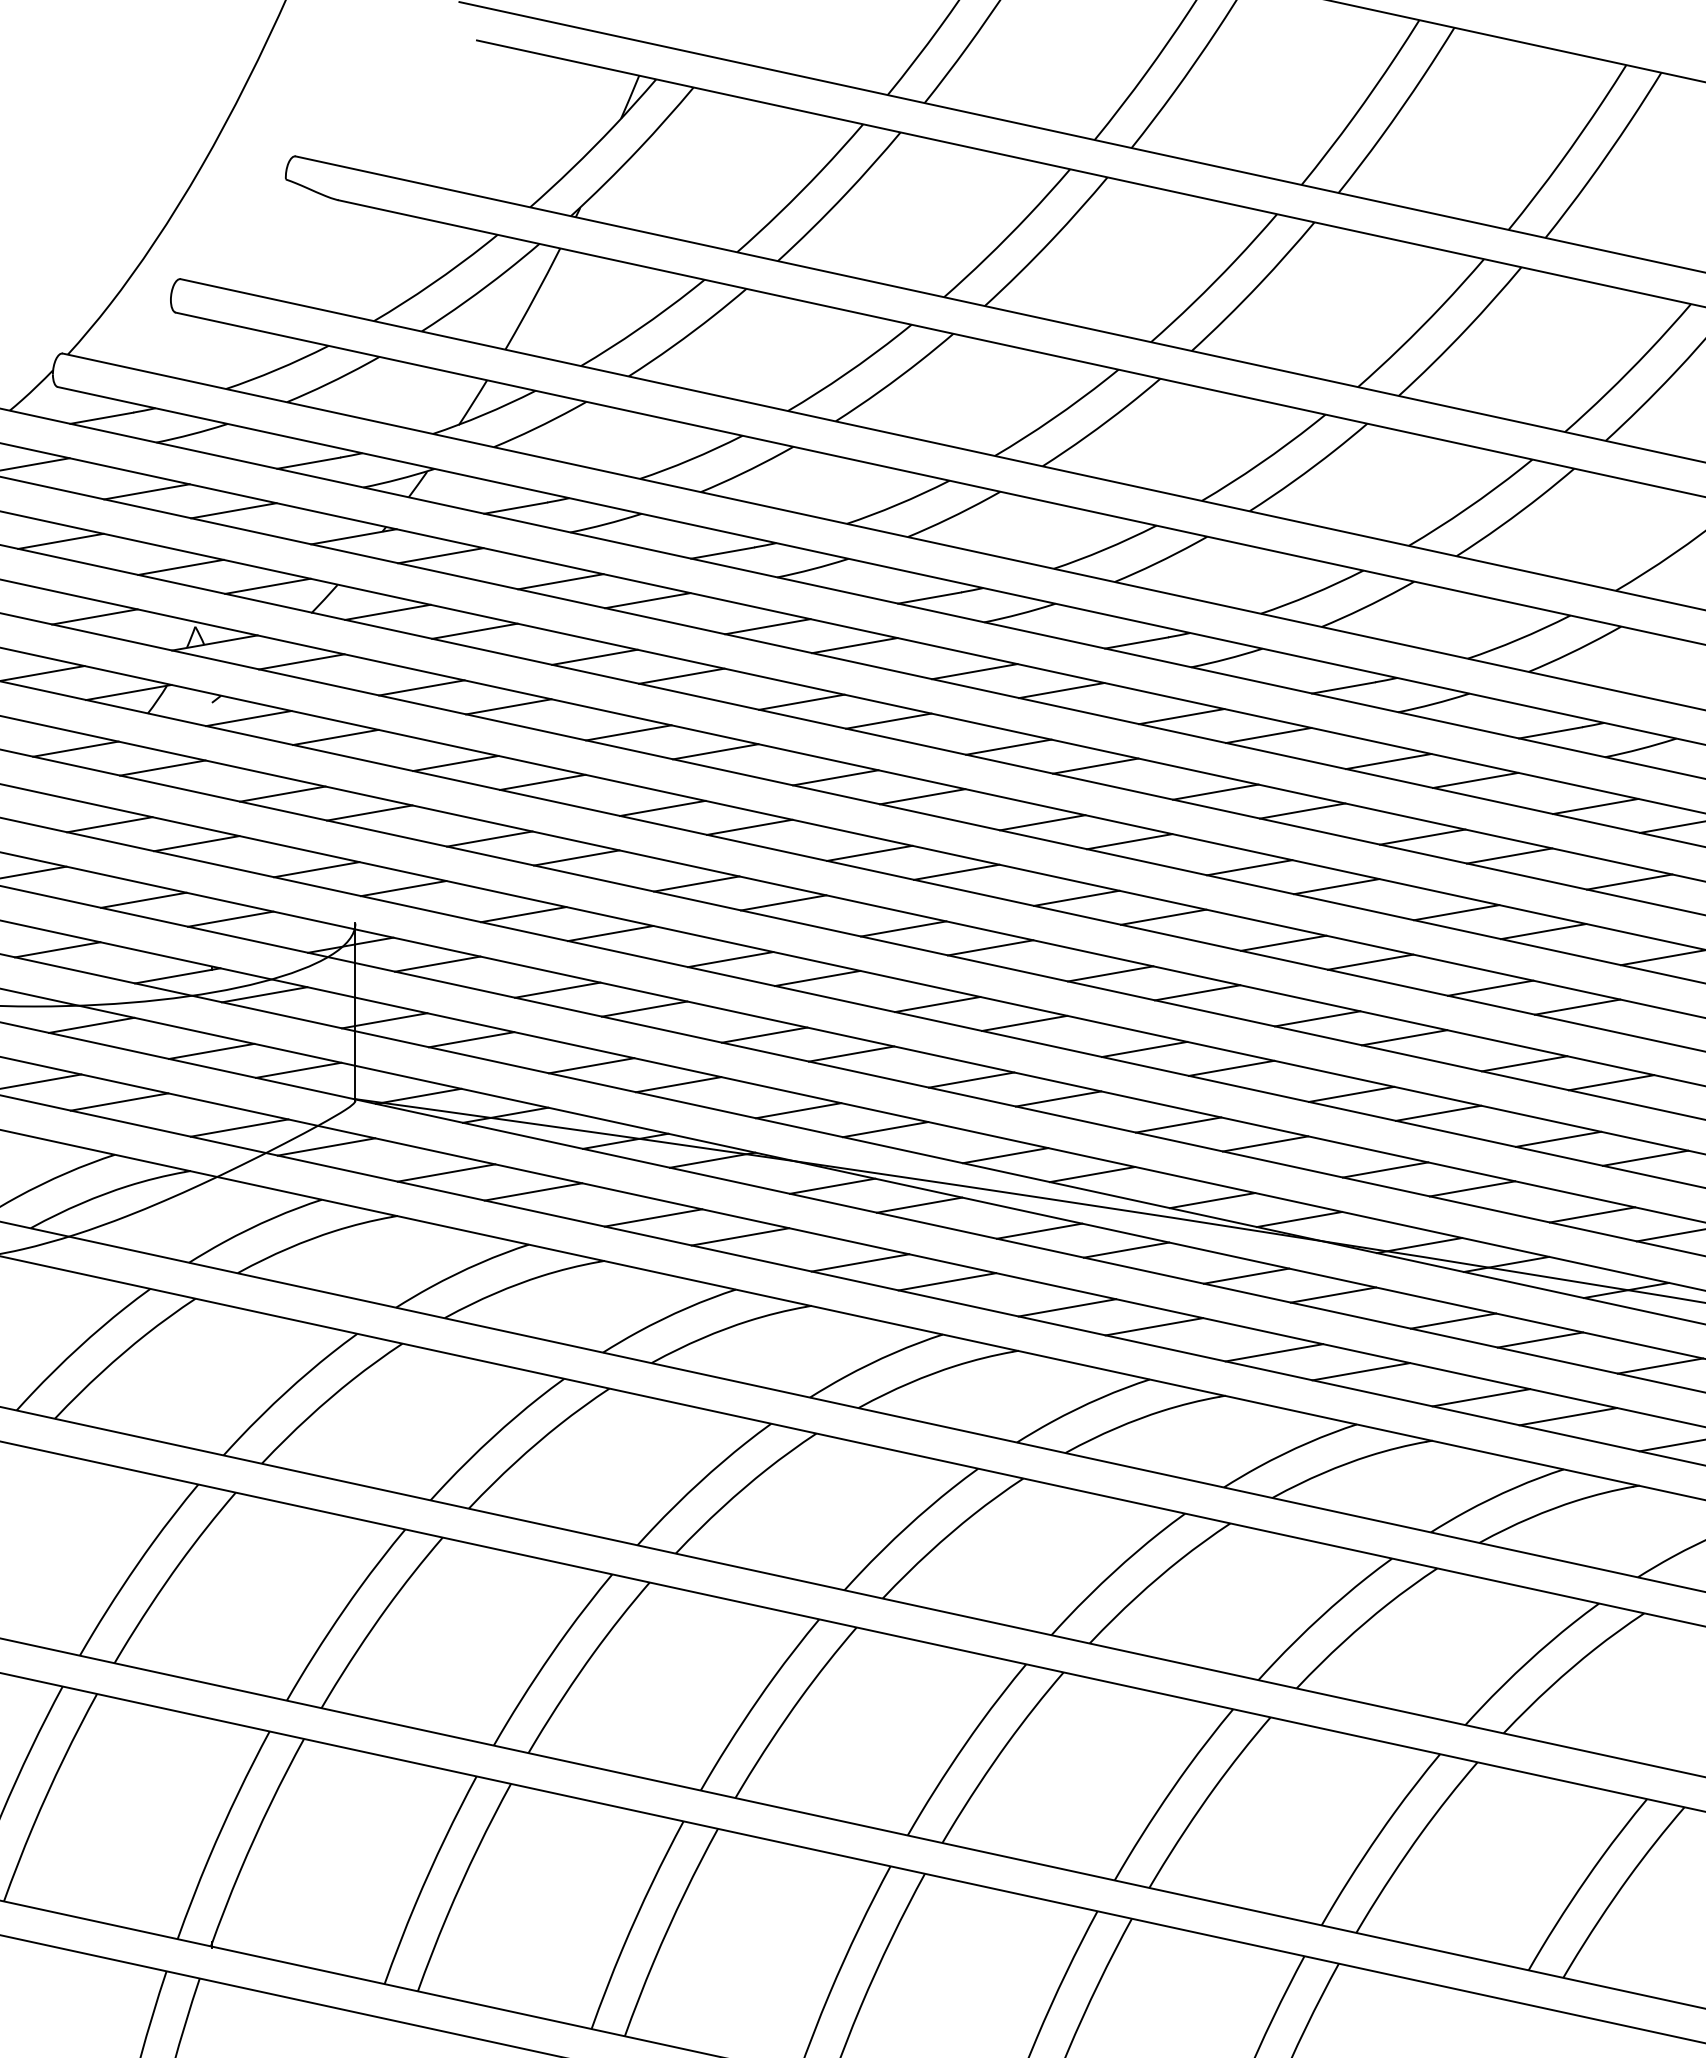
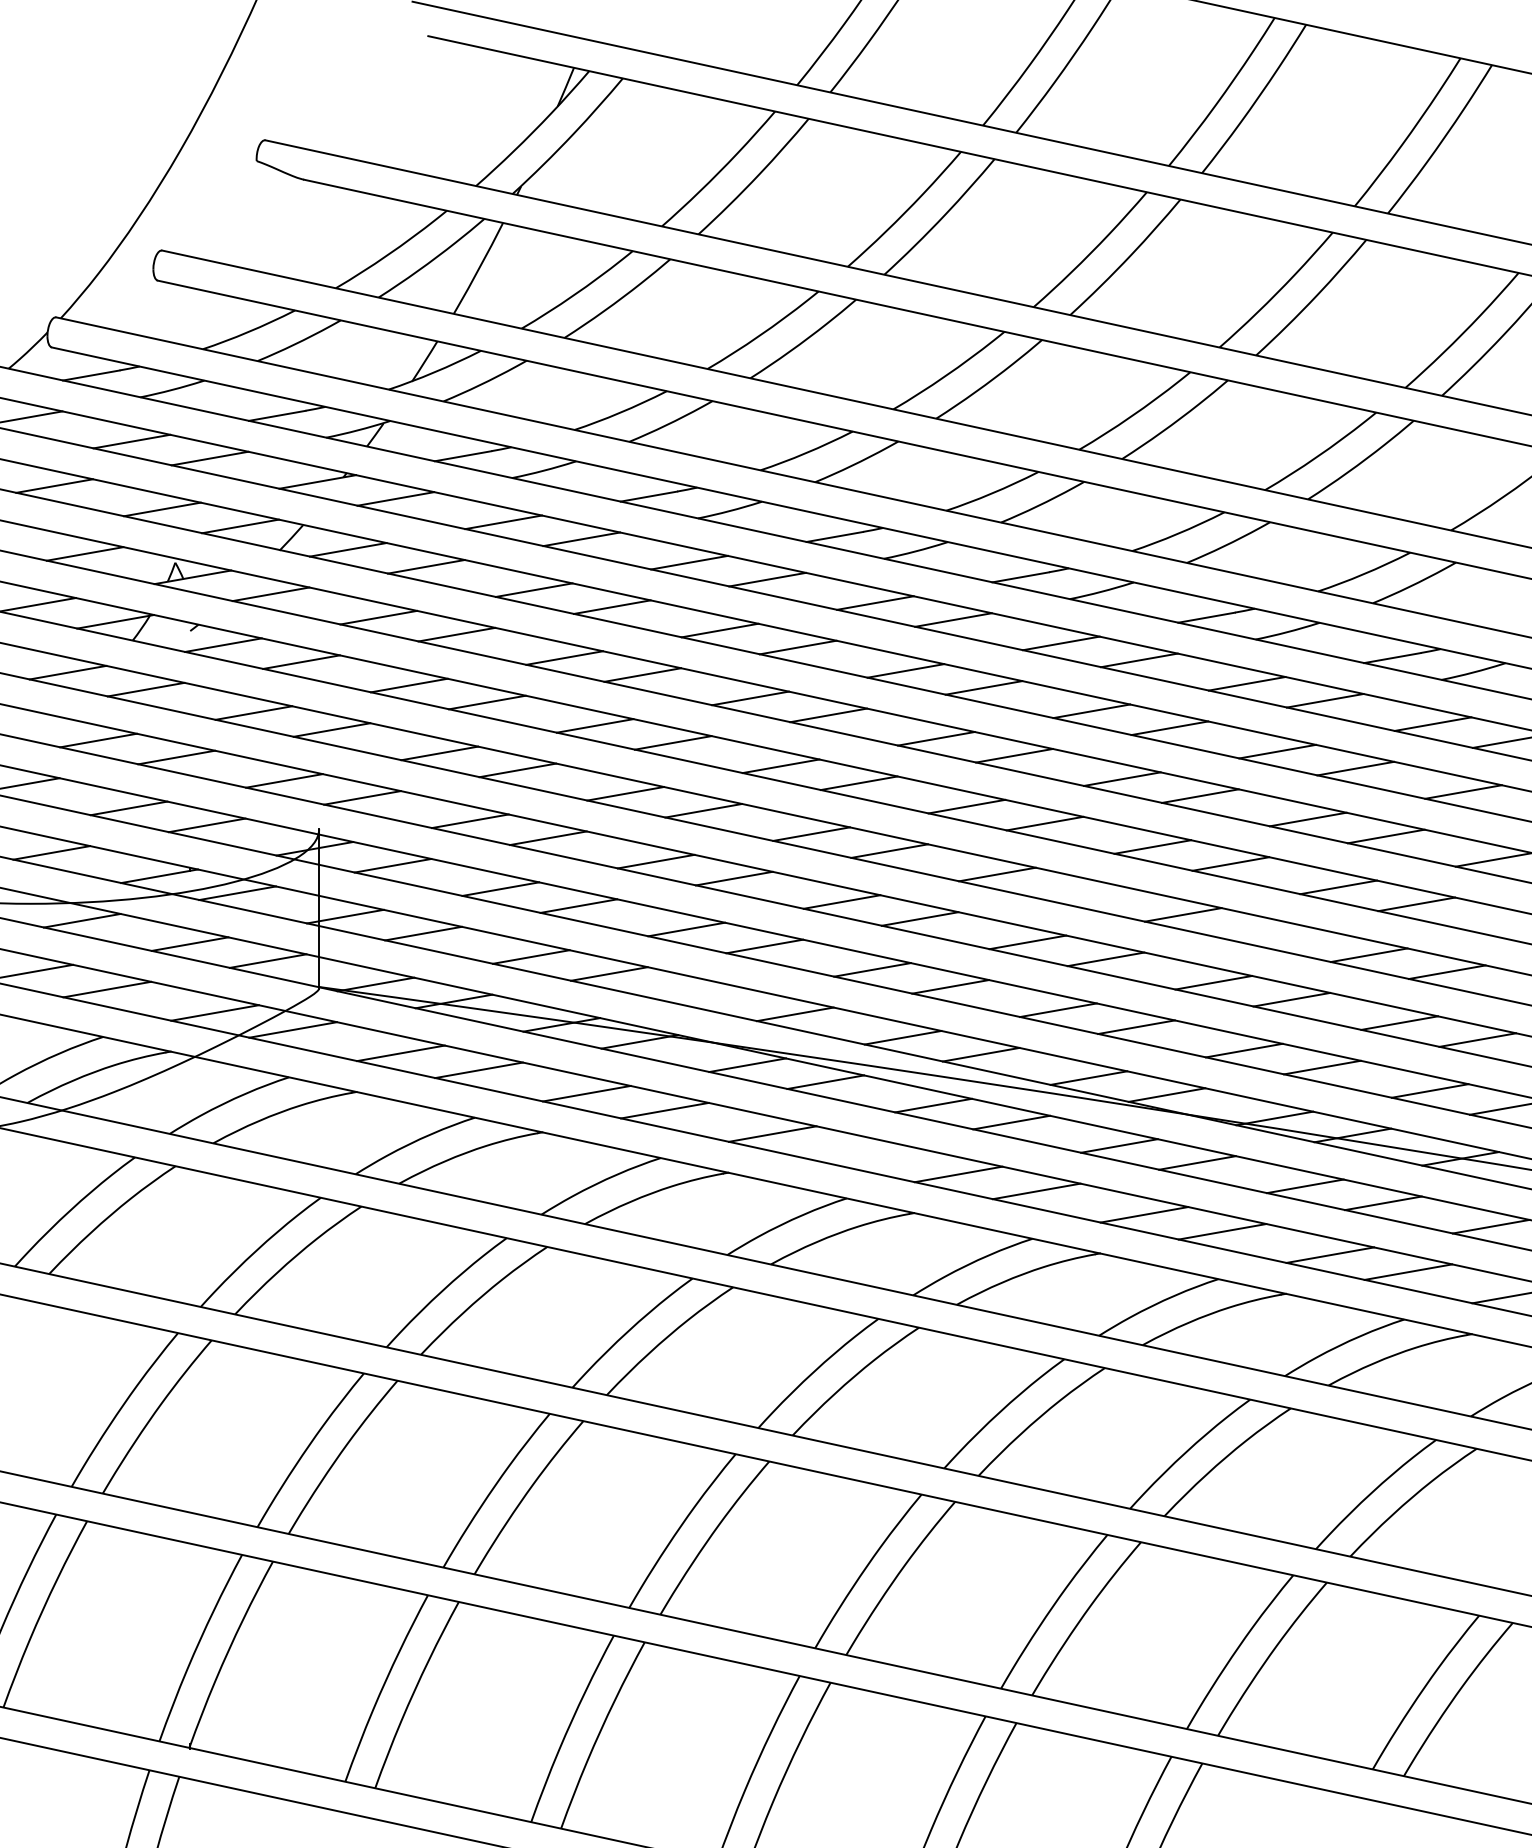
line: (1197, 992) -> (1075, 891), removed
line: (1404, 1037) -> (1261, 931), removed
line: (798, 1110) -> (717, 997), removed
line: (947, 1281) -> (850, 1150), removed

